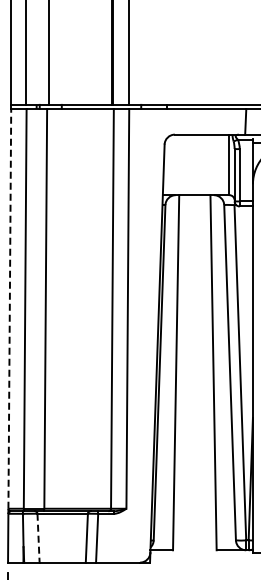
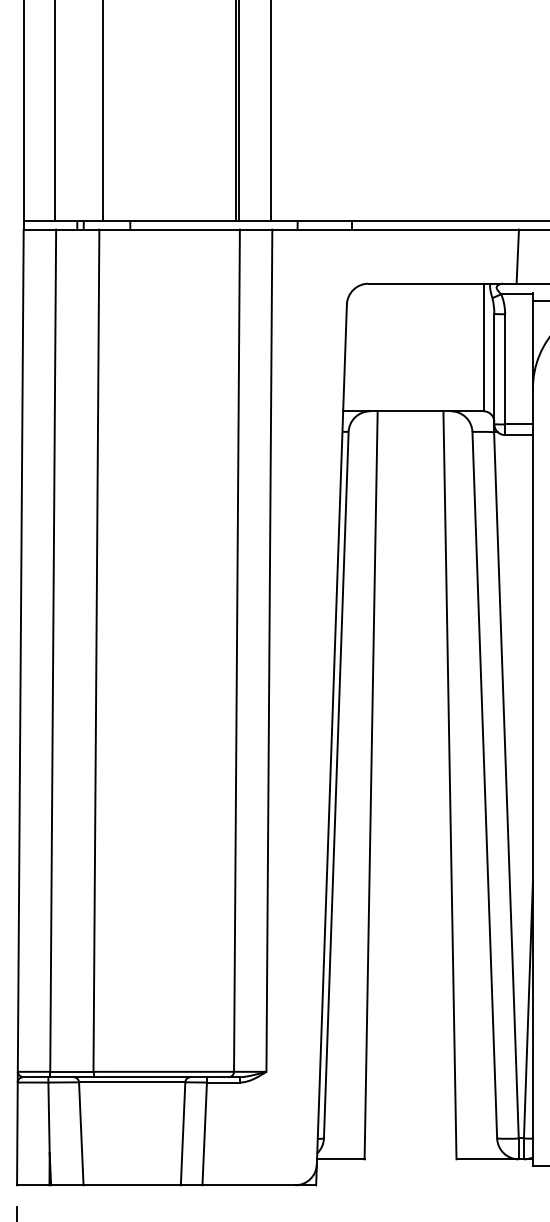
line: (9, 308) -> (20, 649), dashed -> solid
line: (38, 538) -> (81, 1134), dashed -> solid

